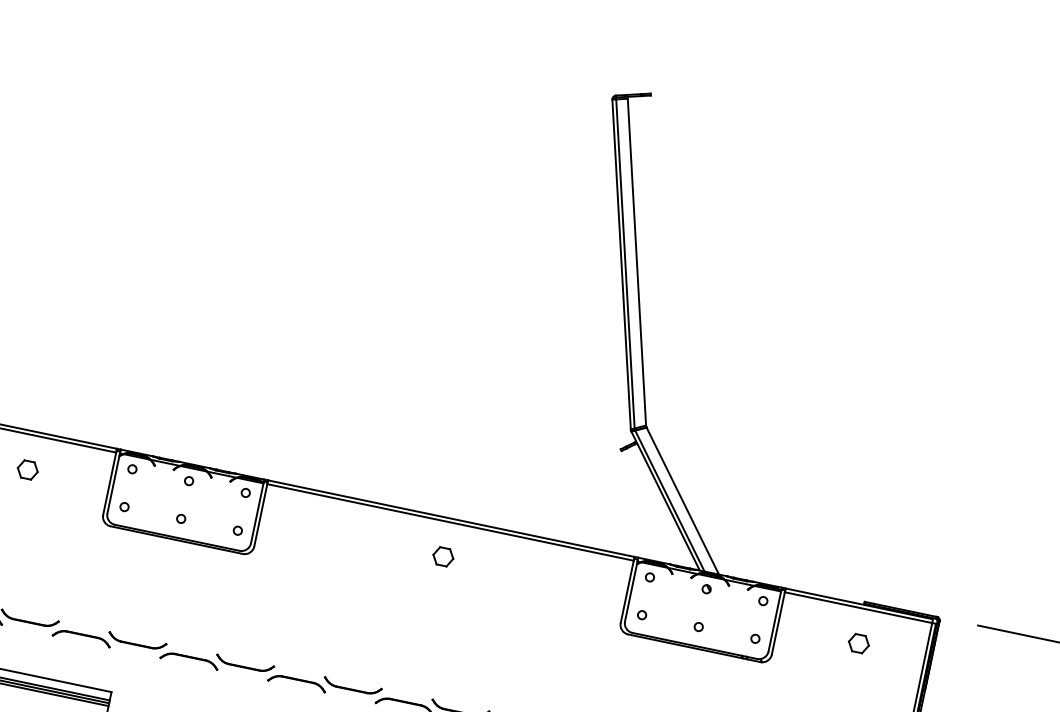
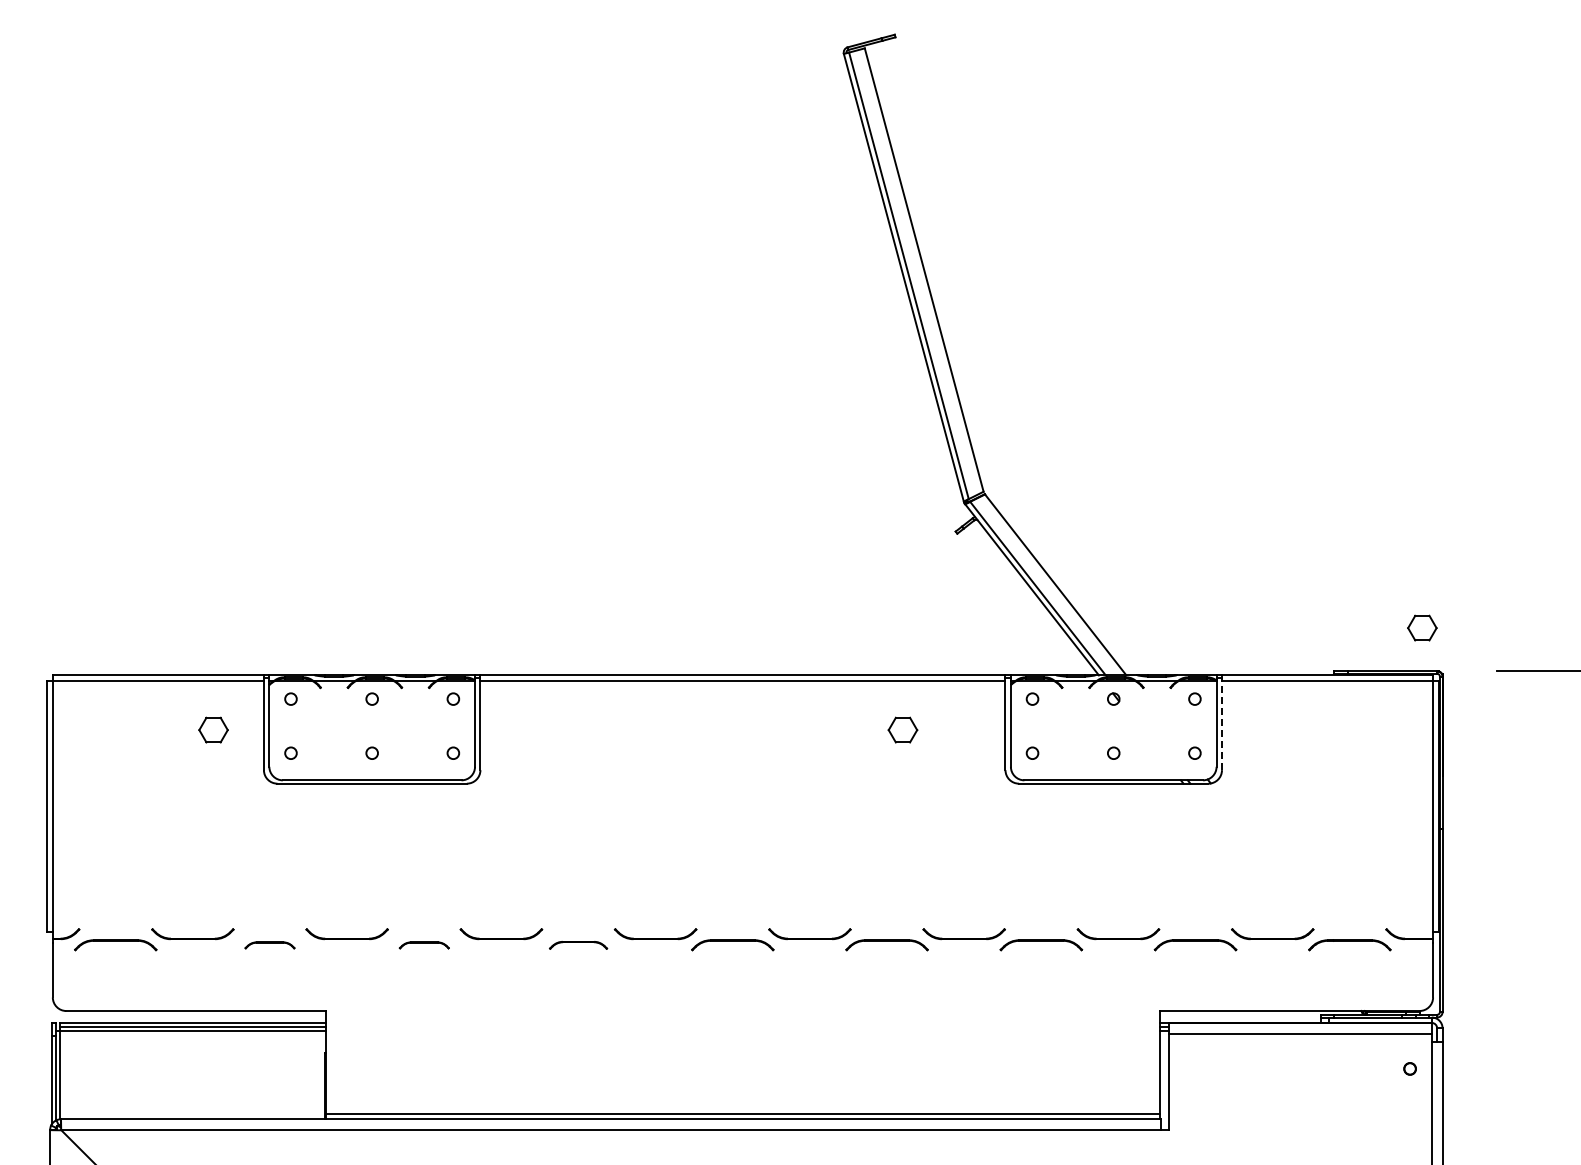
part: (27, 469) -> (213, 729), moved
part: (443, 556) -> (902, 729), moved
line: (778, 623) -> (1222, 725), solid -> dashed
part: (81, 638) -> (269, 945), size x0.6
part: (859, 643) -> (1422, 627), moved
part: (189, 660) -> (424, 945), size x0.6
part: (297, 683) -> (578, 945), size x0.7

